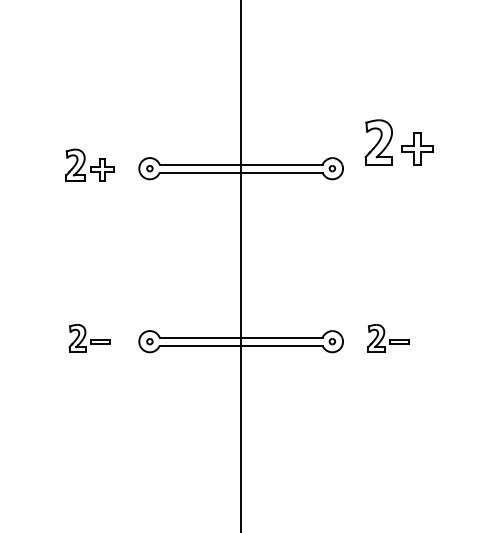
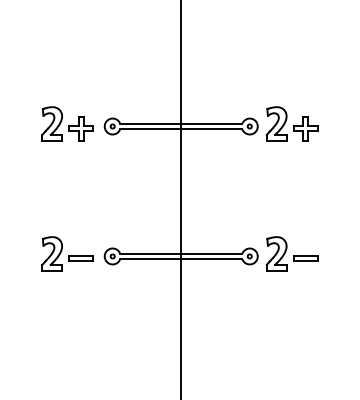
part: (398, 142) -> (291, 123), moved
part: (89, 164) -> (67, 123), size x1.43
part: (89, 337) -> (67, 253), size x1.67
part: (387, 337) -> (291, 253), size x1.67

